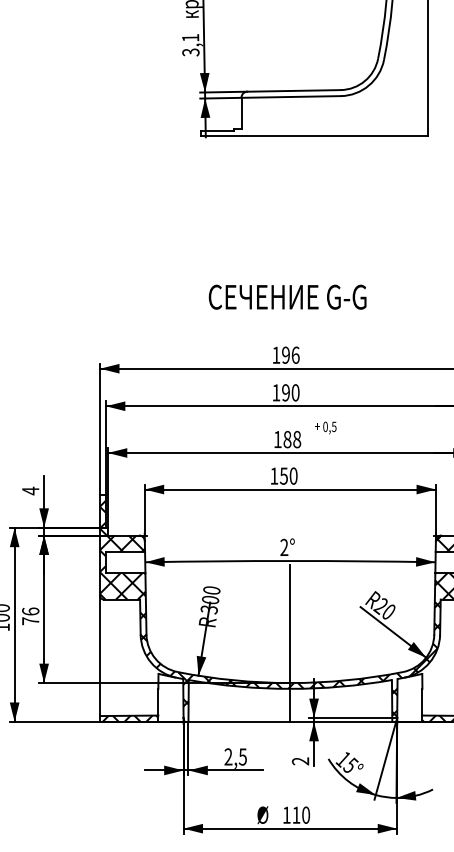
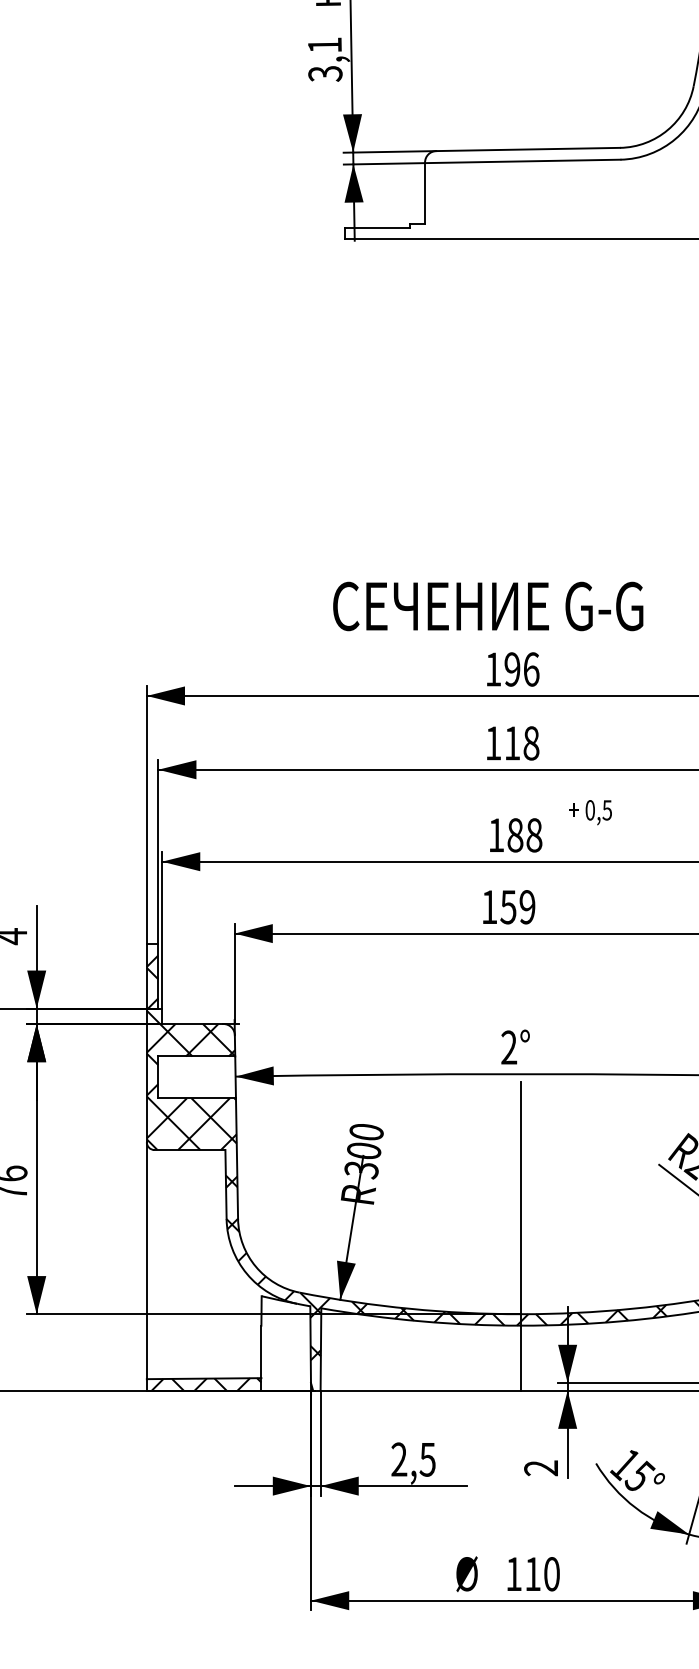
text: (287, 296) -> (487, 605), moved
text: (290, 392) -> (521, 742), 190 -> 118
text: (293, 475) -> (527, 905), 150 -> 159

